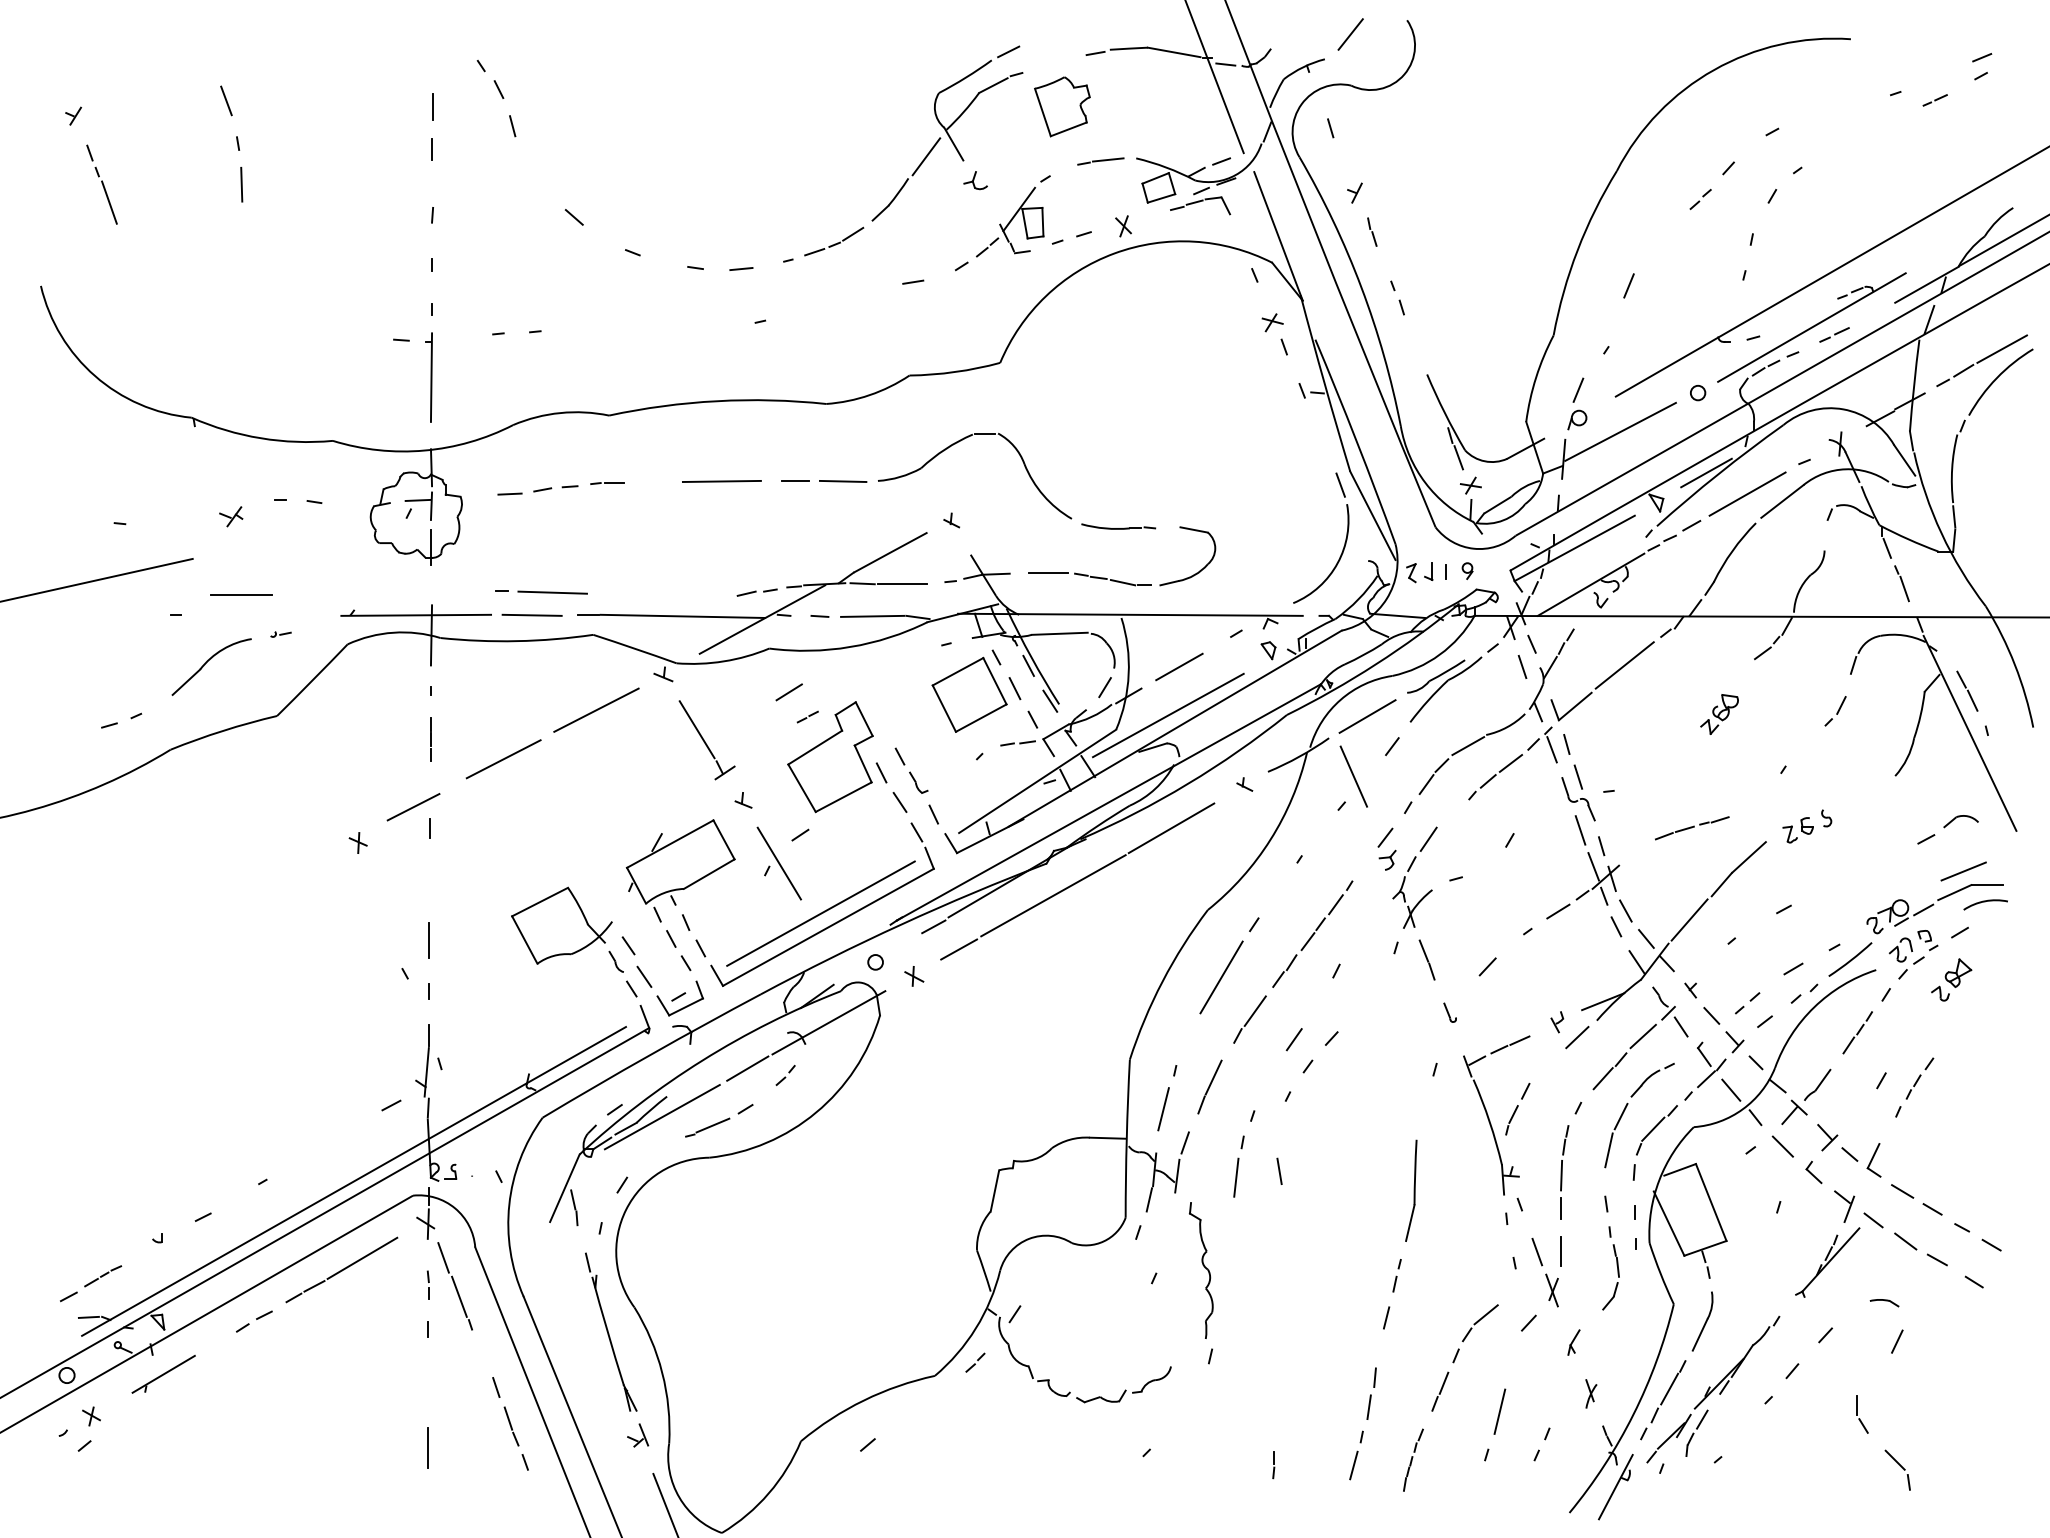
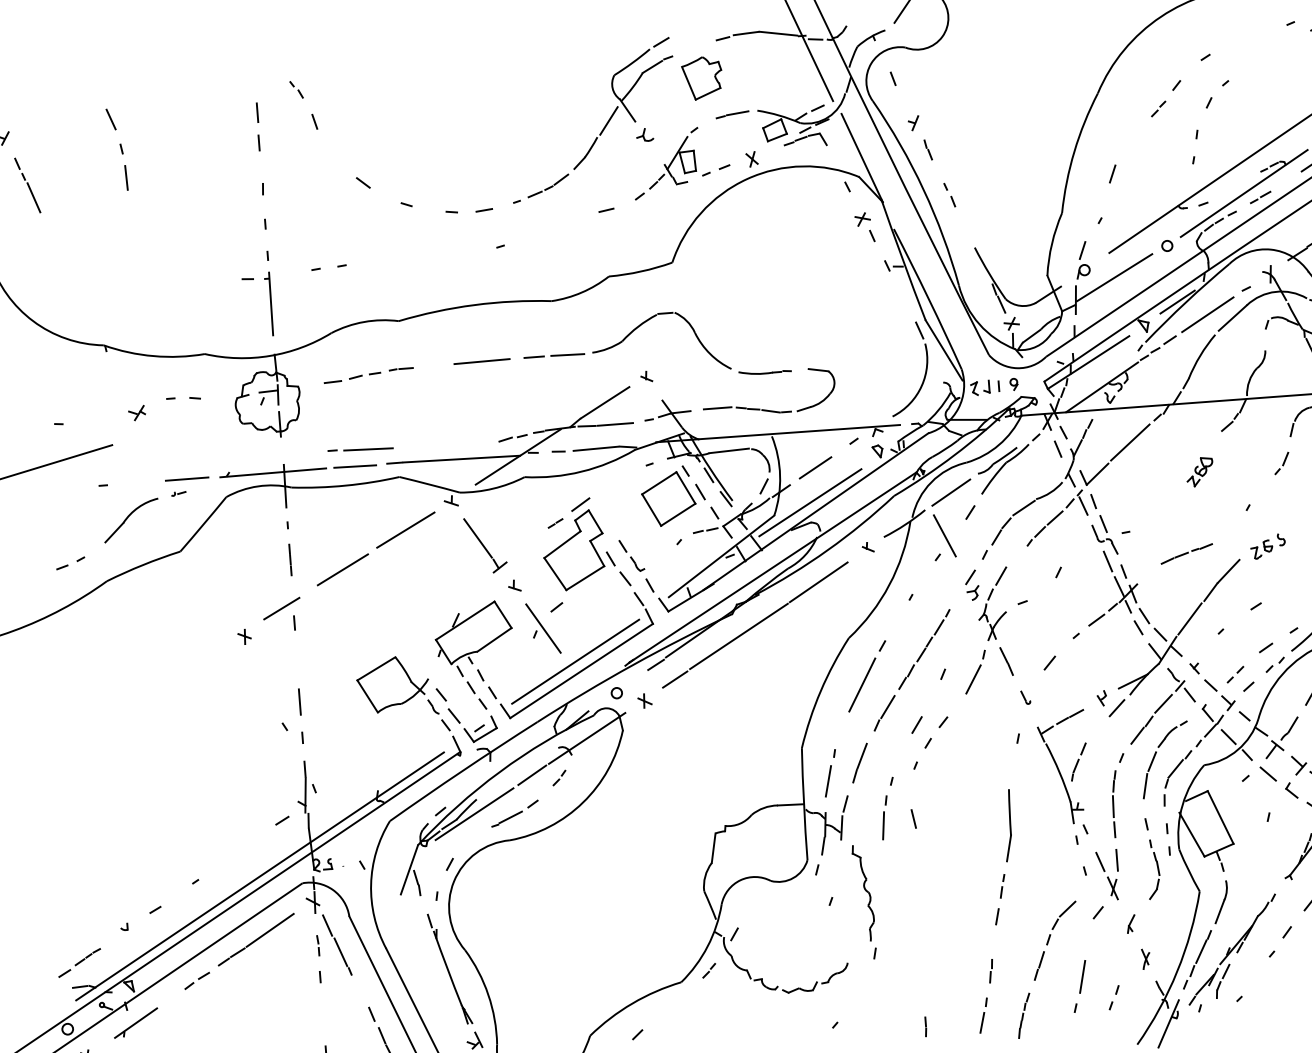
part: (490, 78) -> (296, 89), size x0.62
line: (241, 594) -> (187, 478), moved
line: (788, 692) -> (580, 504), moved
line: (1378, 981) -> (973, 679), added
part: (1371, 1393) -> (990, 970), size x0.62

